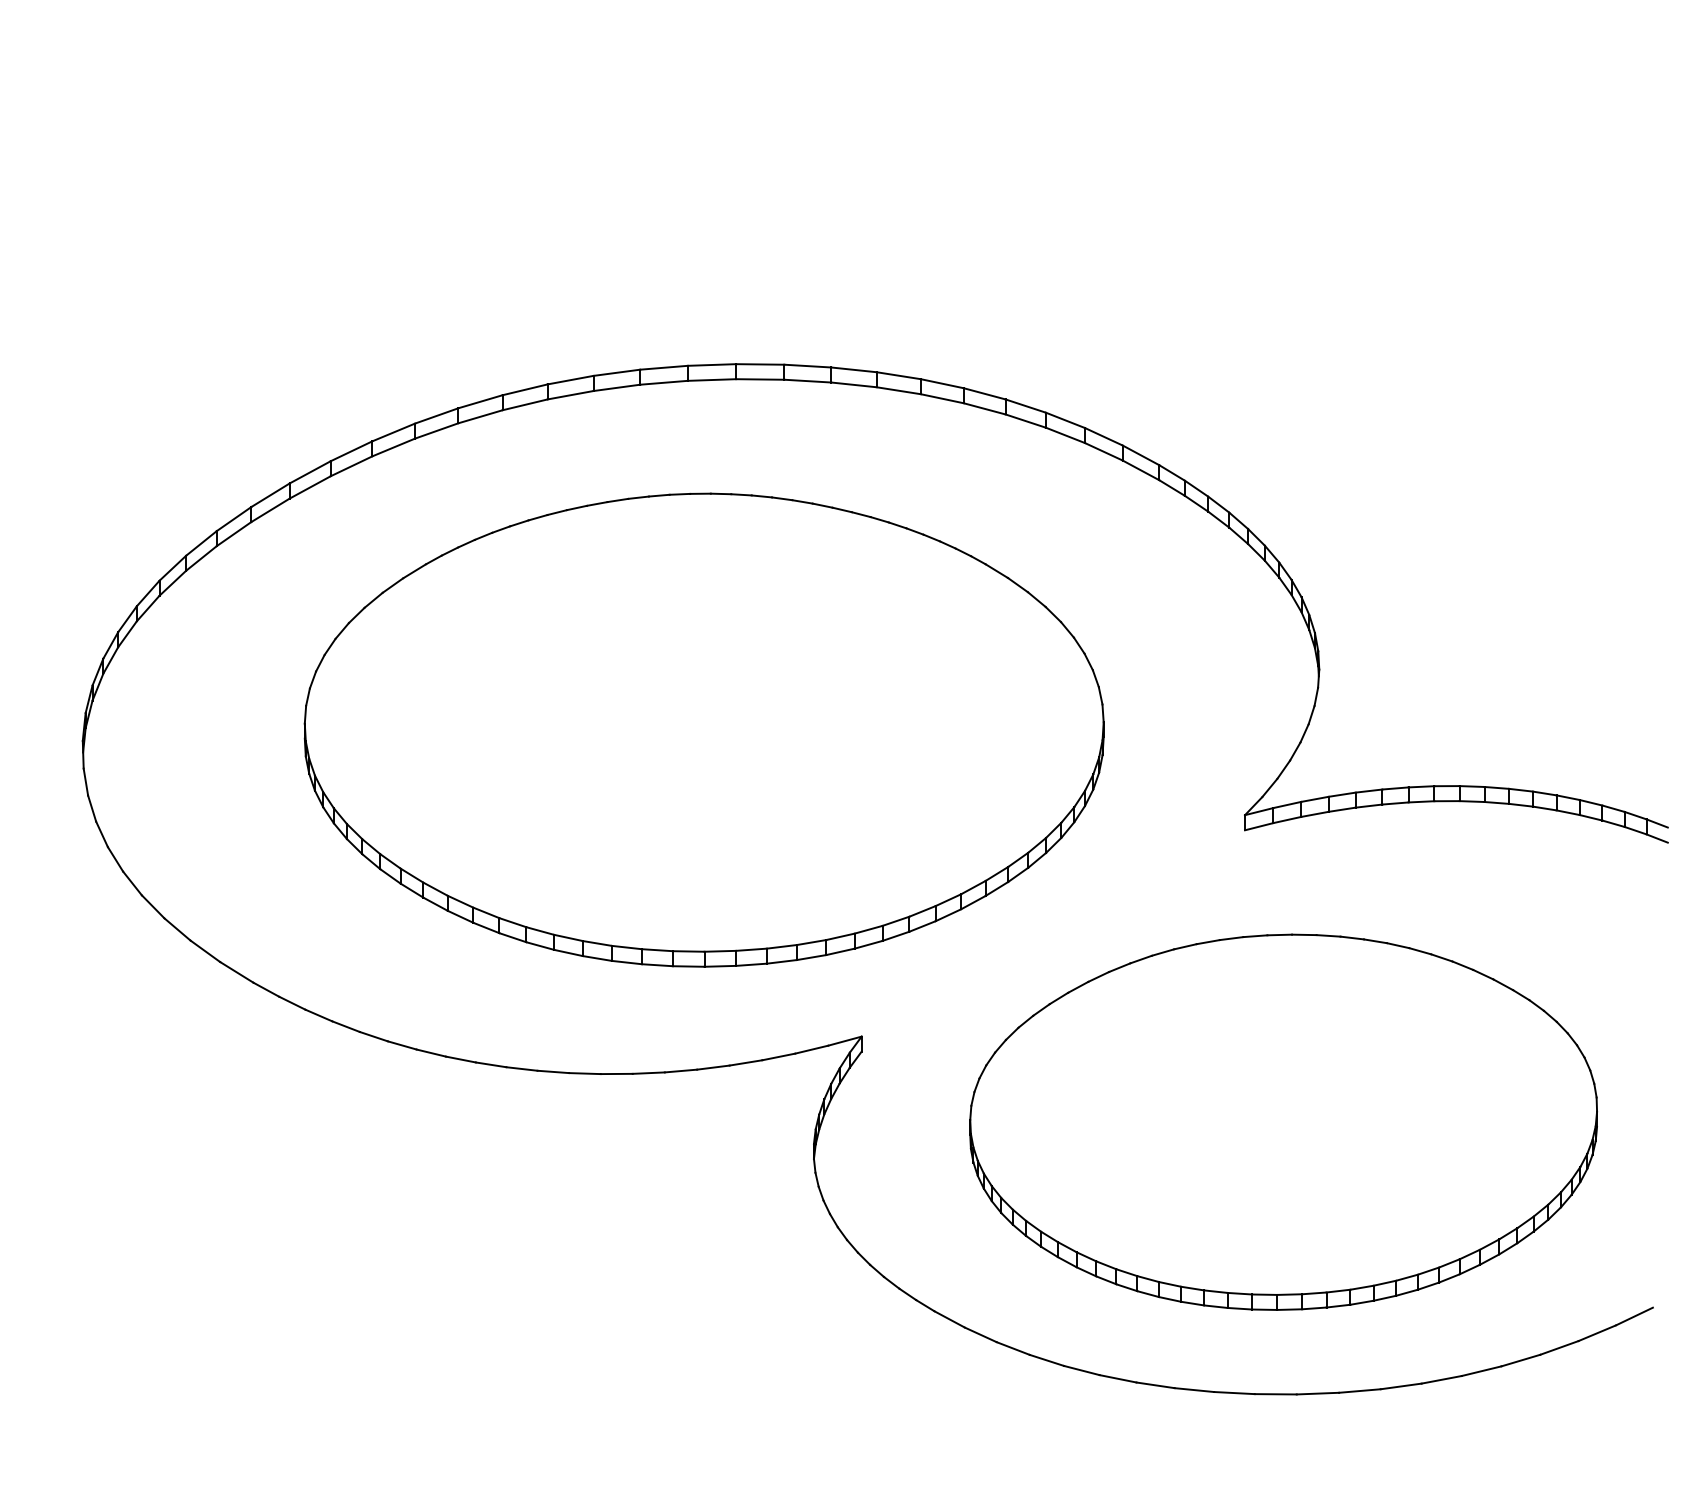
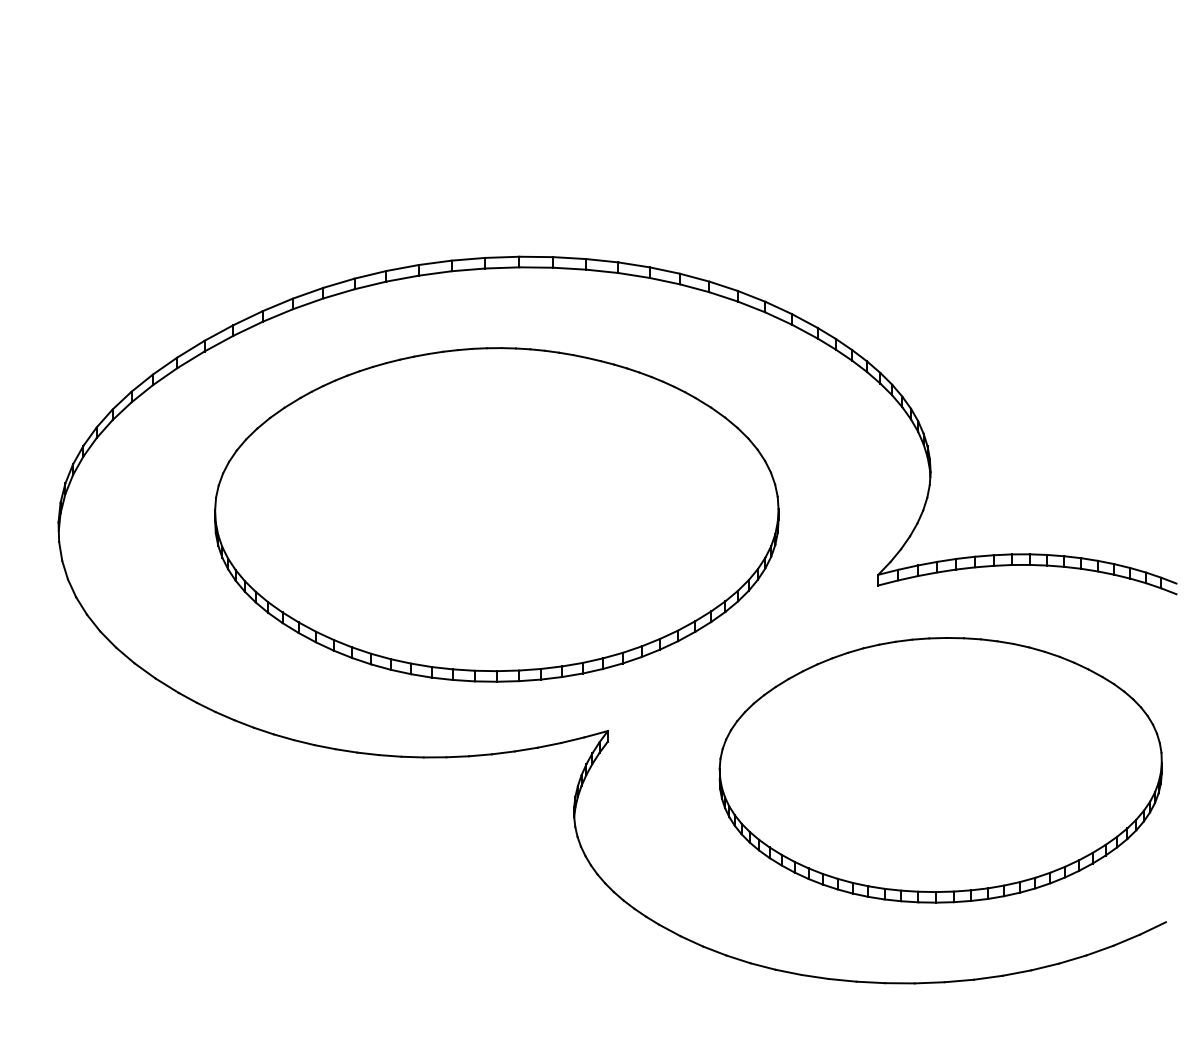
part: (1283, 1121) -> (940, 769), moved

